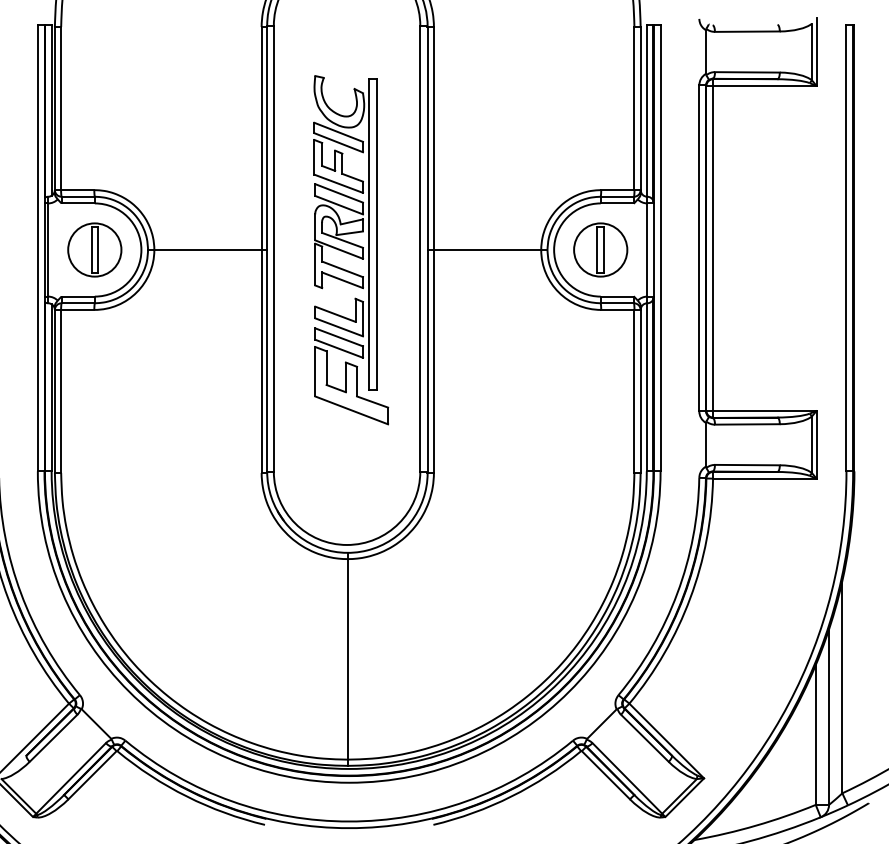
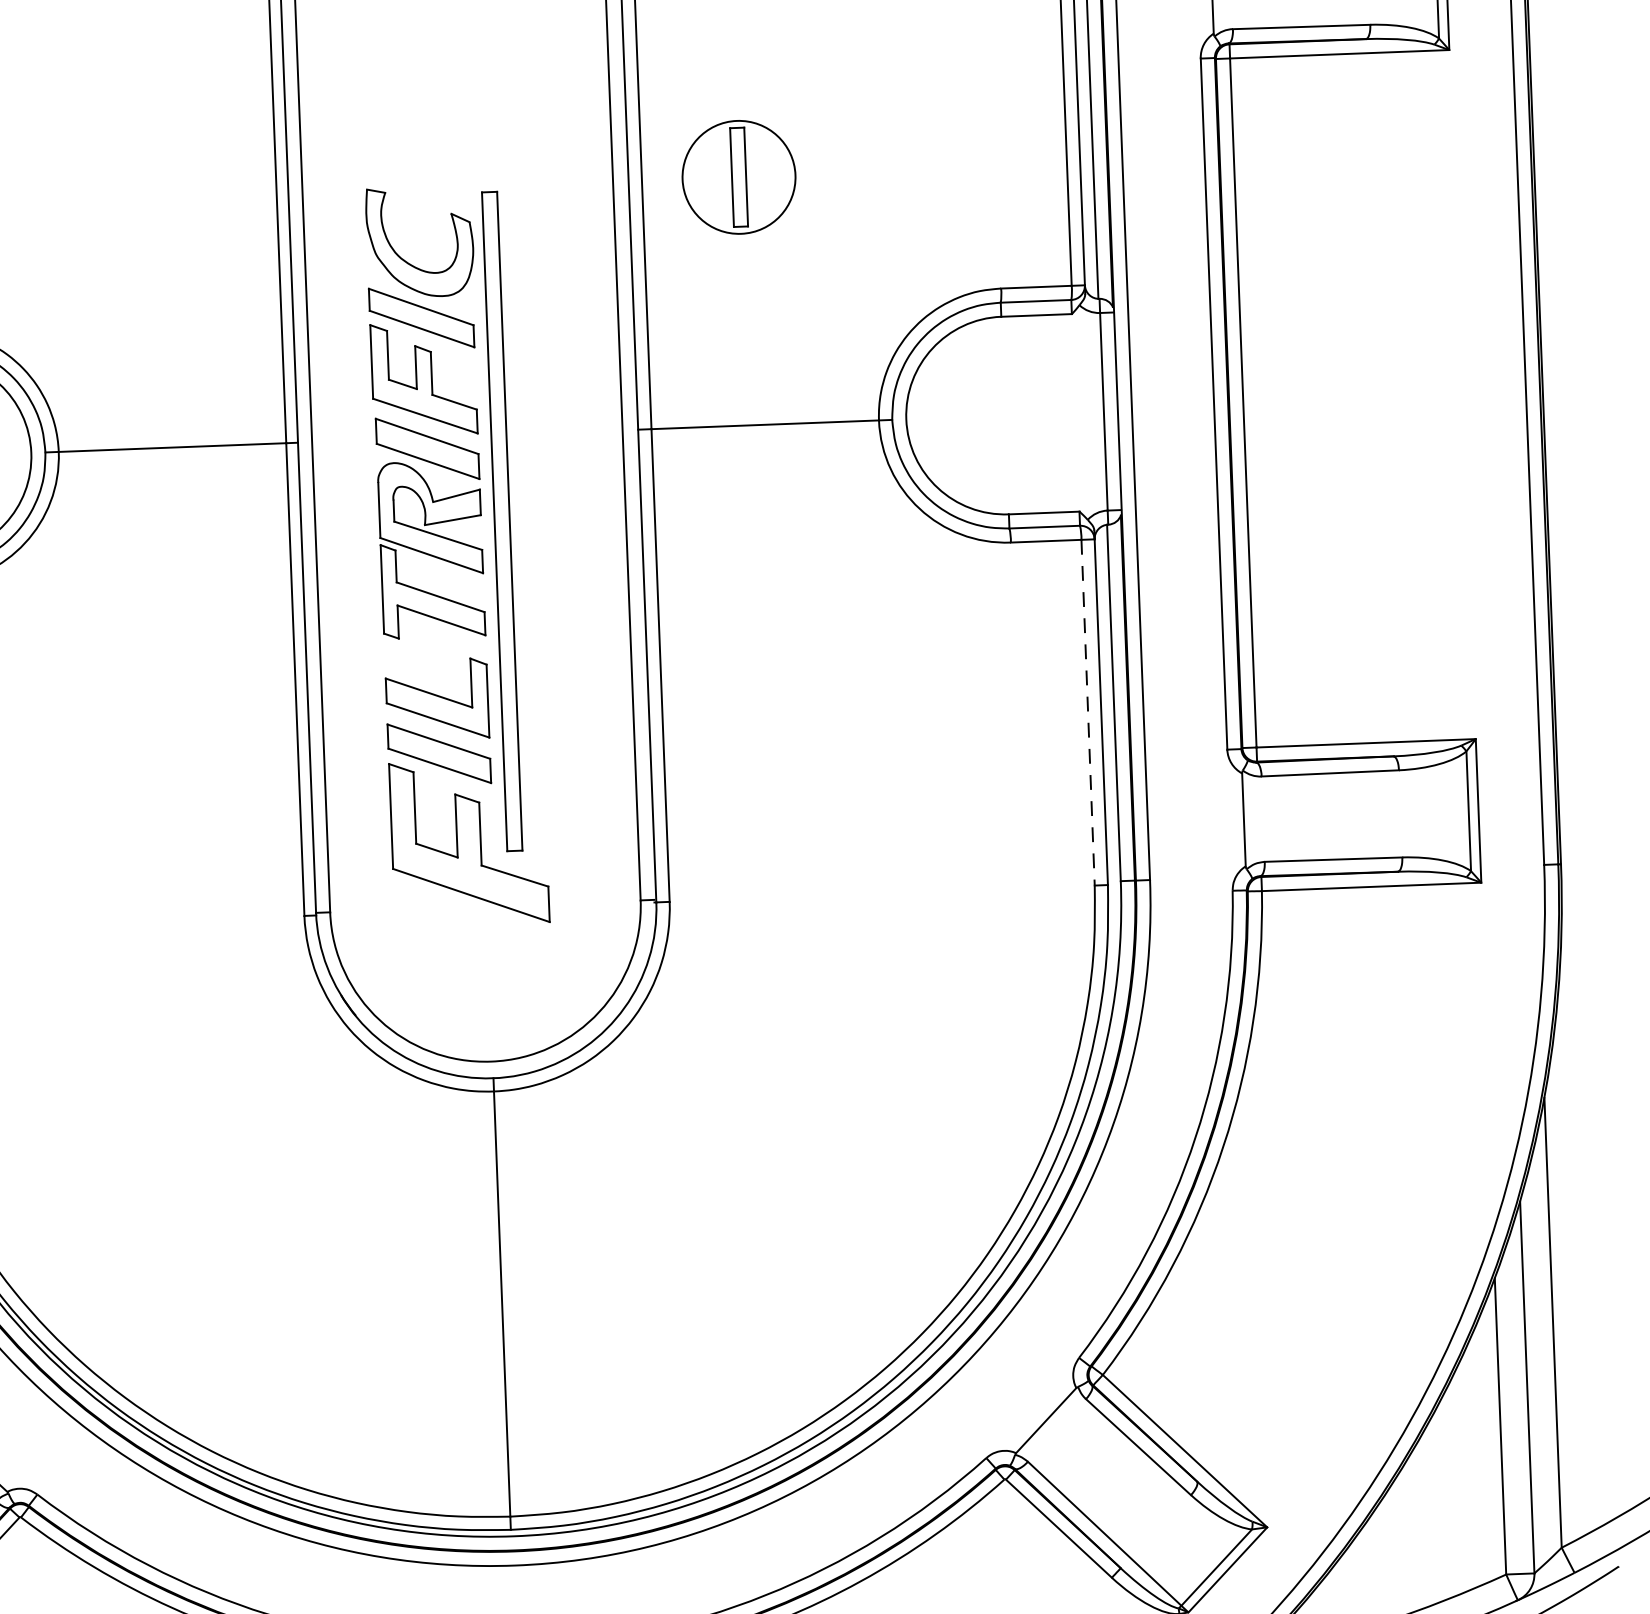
part: (600, 249) -> (738, 176), moved
part: (351, 250) -> (458, 556), moved
line: (634, 391) -> (1088, 712), solid -> dashed

